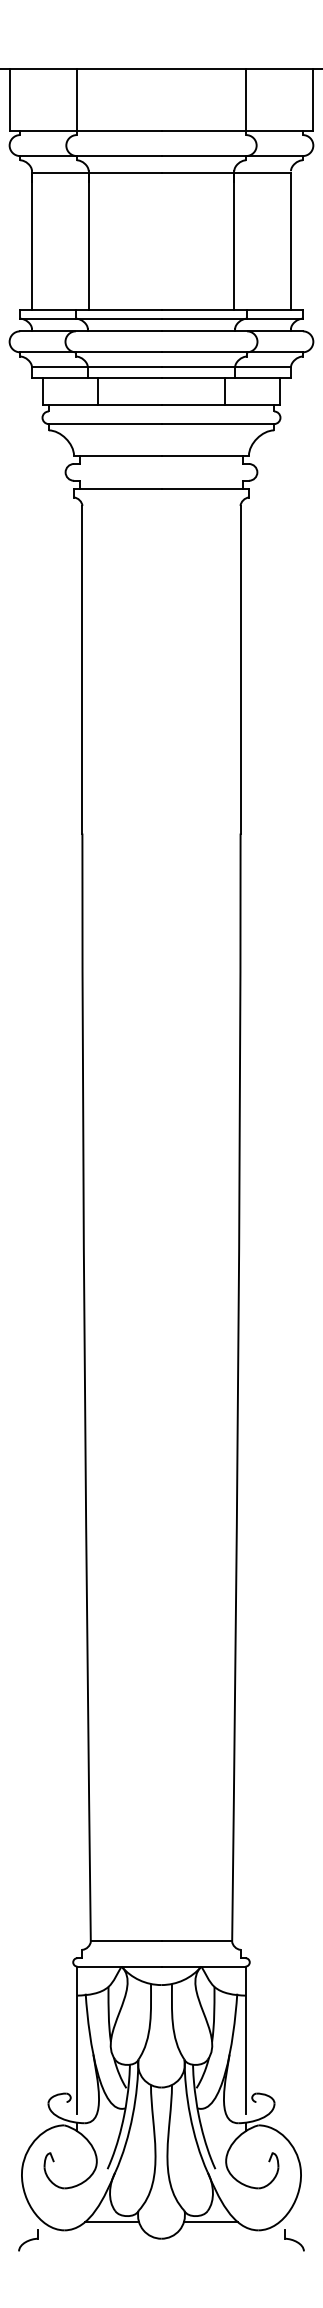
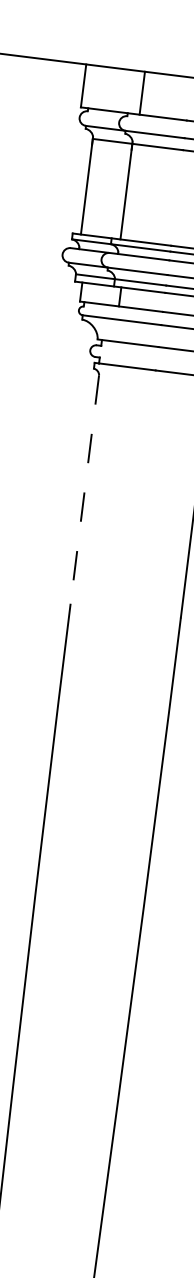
line: (76, 99) -> (142, 92), moved
line: (82, 669) -> (84, 489), solid -> dashed

